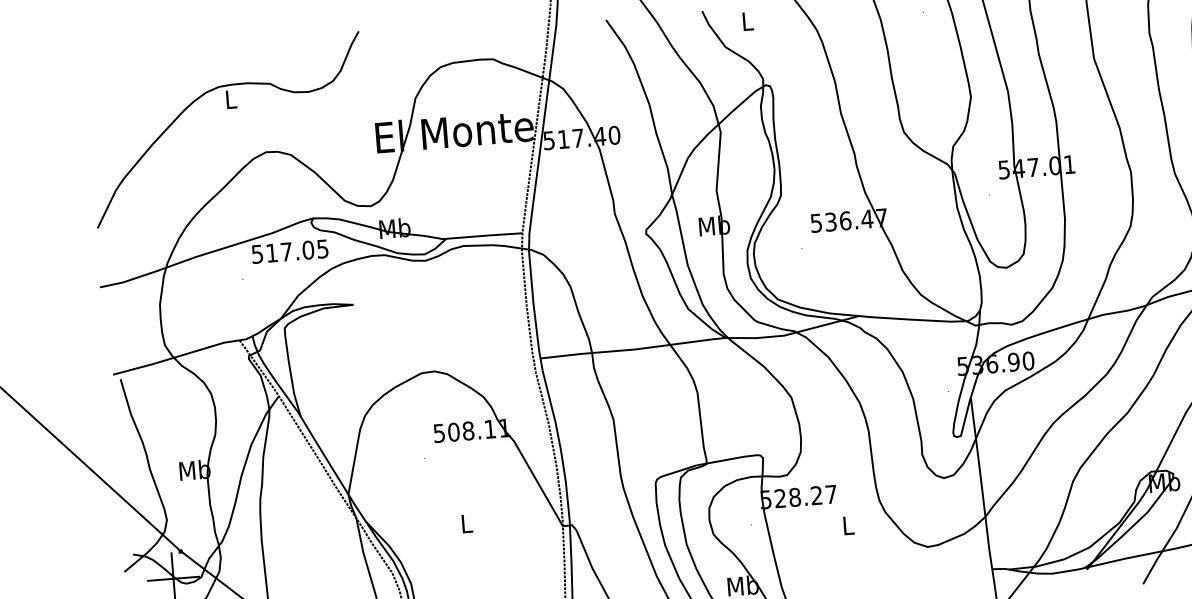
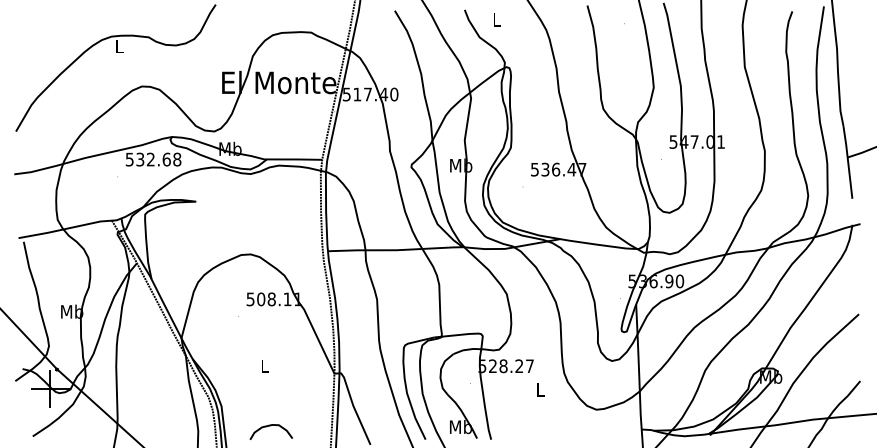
text: (296, 250) -> (158, 159), 517.05 -> 532.68

